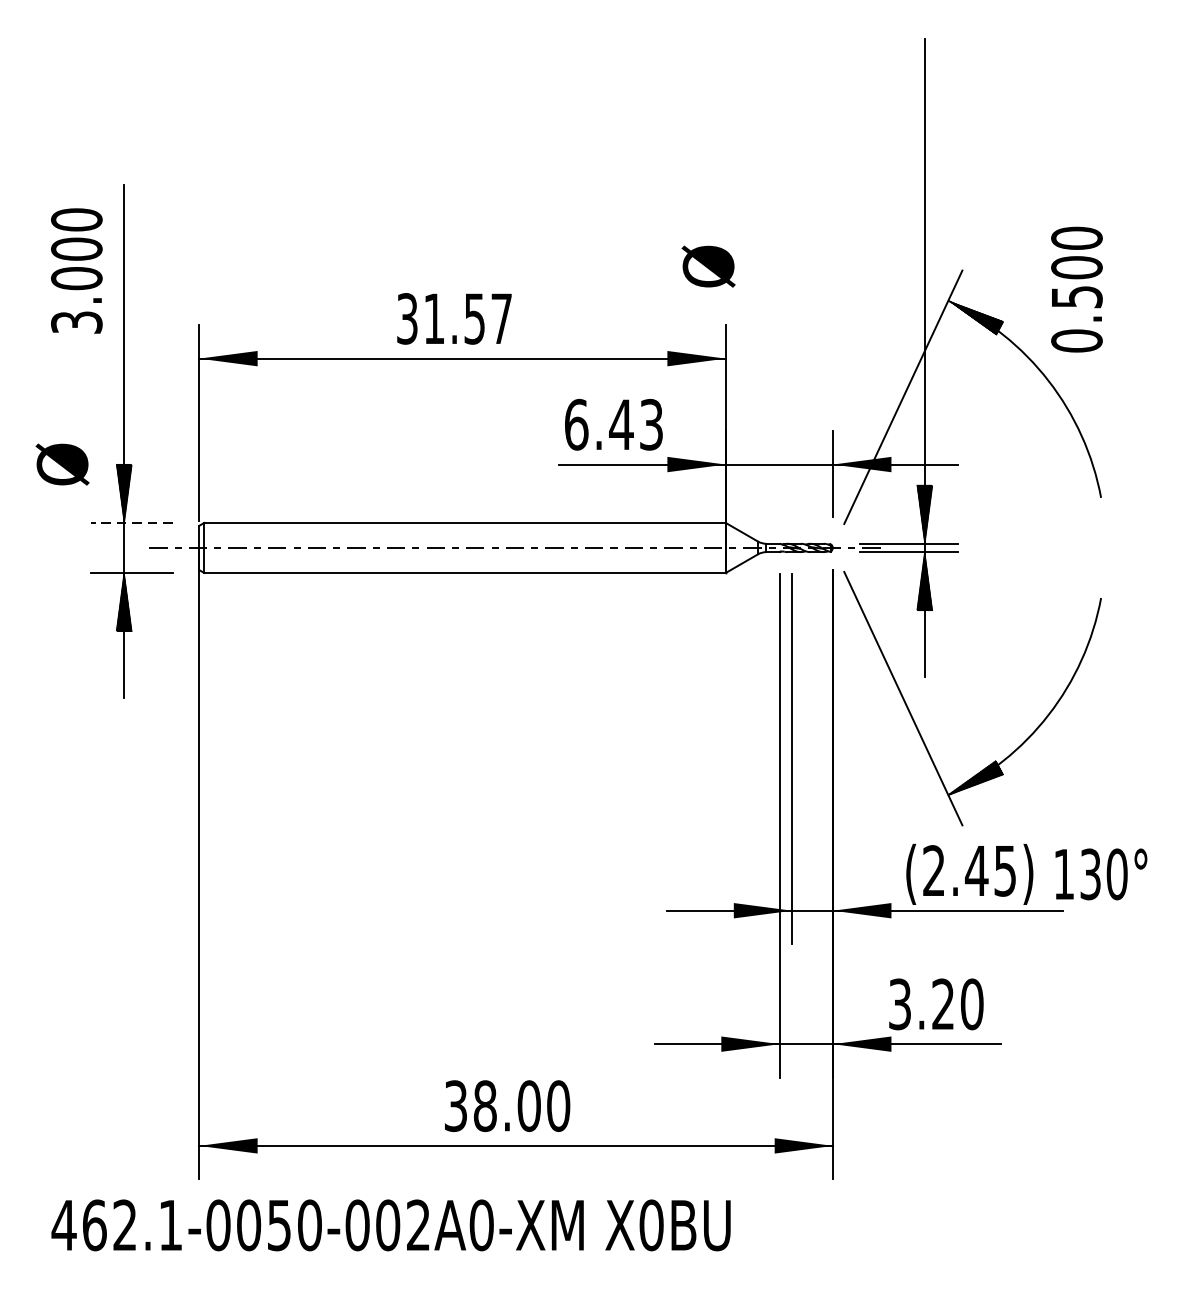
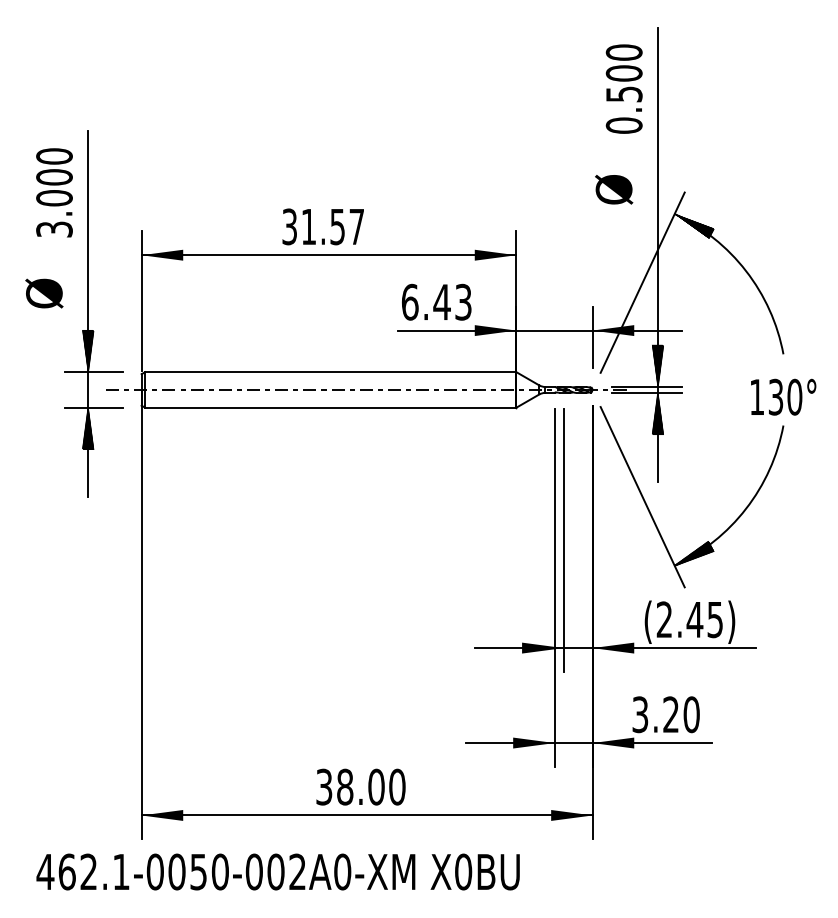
text: (709, 266) -> (614, 189), moved
text: (1075, 288) -> (623, 88), moved
text: (62, 464) -> (44, 293), moved
line: (131, 523) -> (93, 372), dashed -> solid
text: (1101, 873) -> (783, 396), moved

